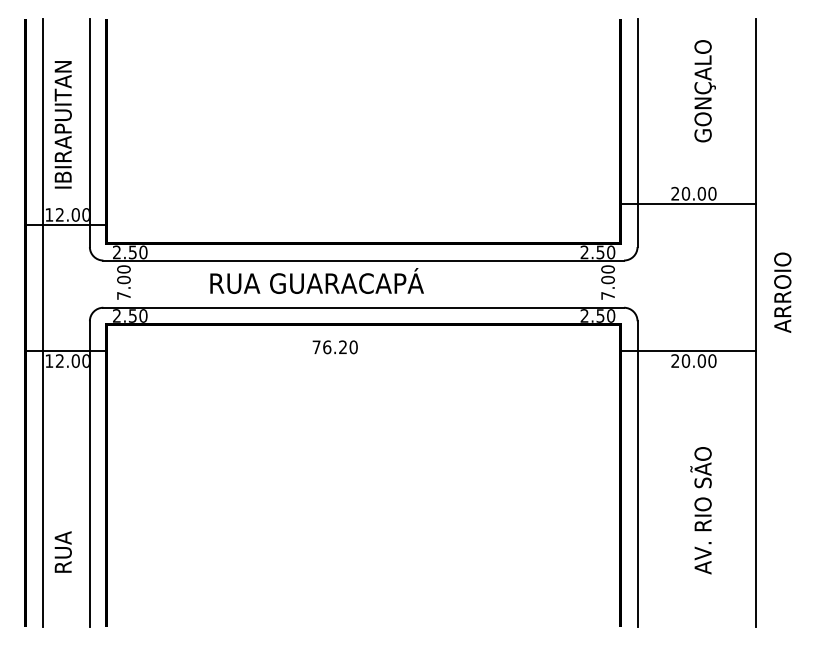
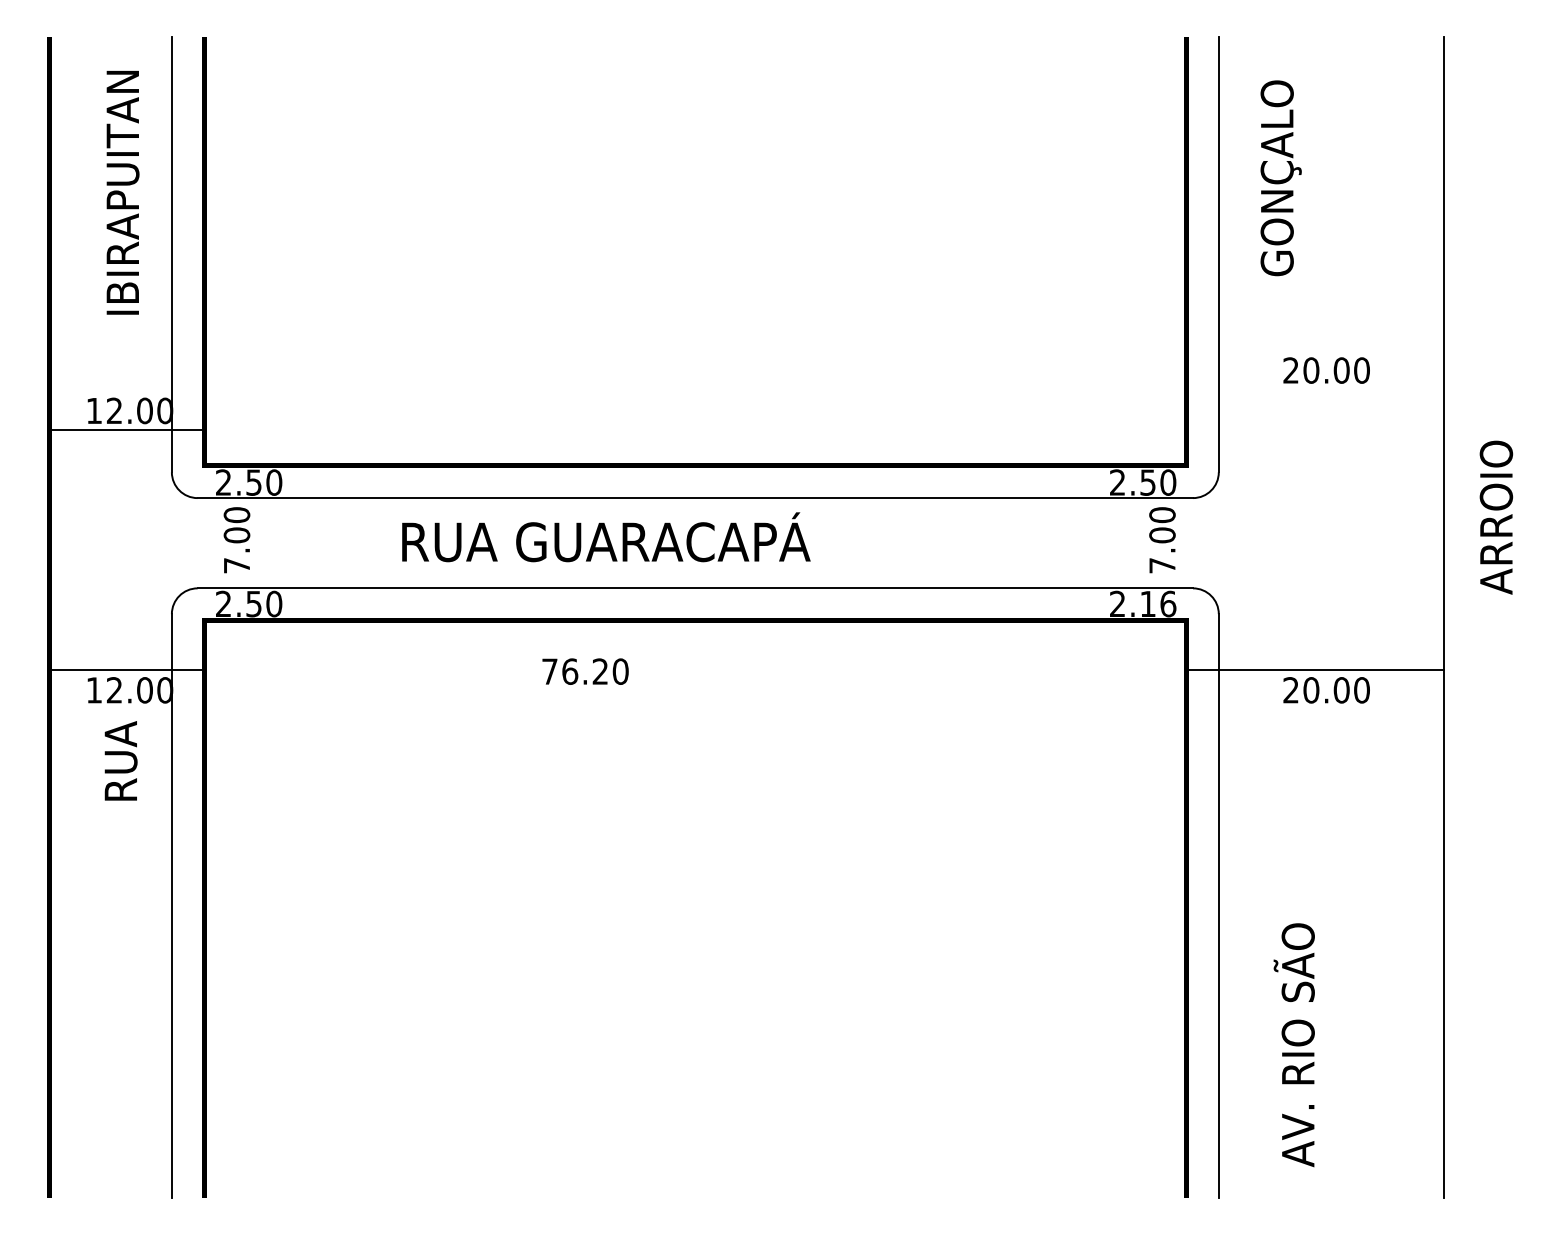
text: (704, 91) -> (1279, 178), moved
text: (62, 124) -> (121, 192), moved
line: (687, 203) -> (1314, 389), removed
text: (782, 292) -> (1495, 517), moved
text: (605, 315) -> (1157, 603), 2.50 -> 2.16
line: (42, 322) -> (81, 616), removed
text: (334, 347) -> (584, 671), moved
text: (700, 510) -> (1293, 1044), moved
text: (62, 551) -> (119, 759), moved

